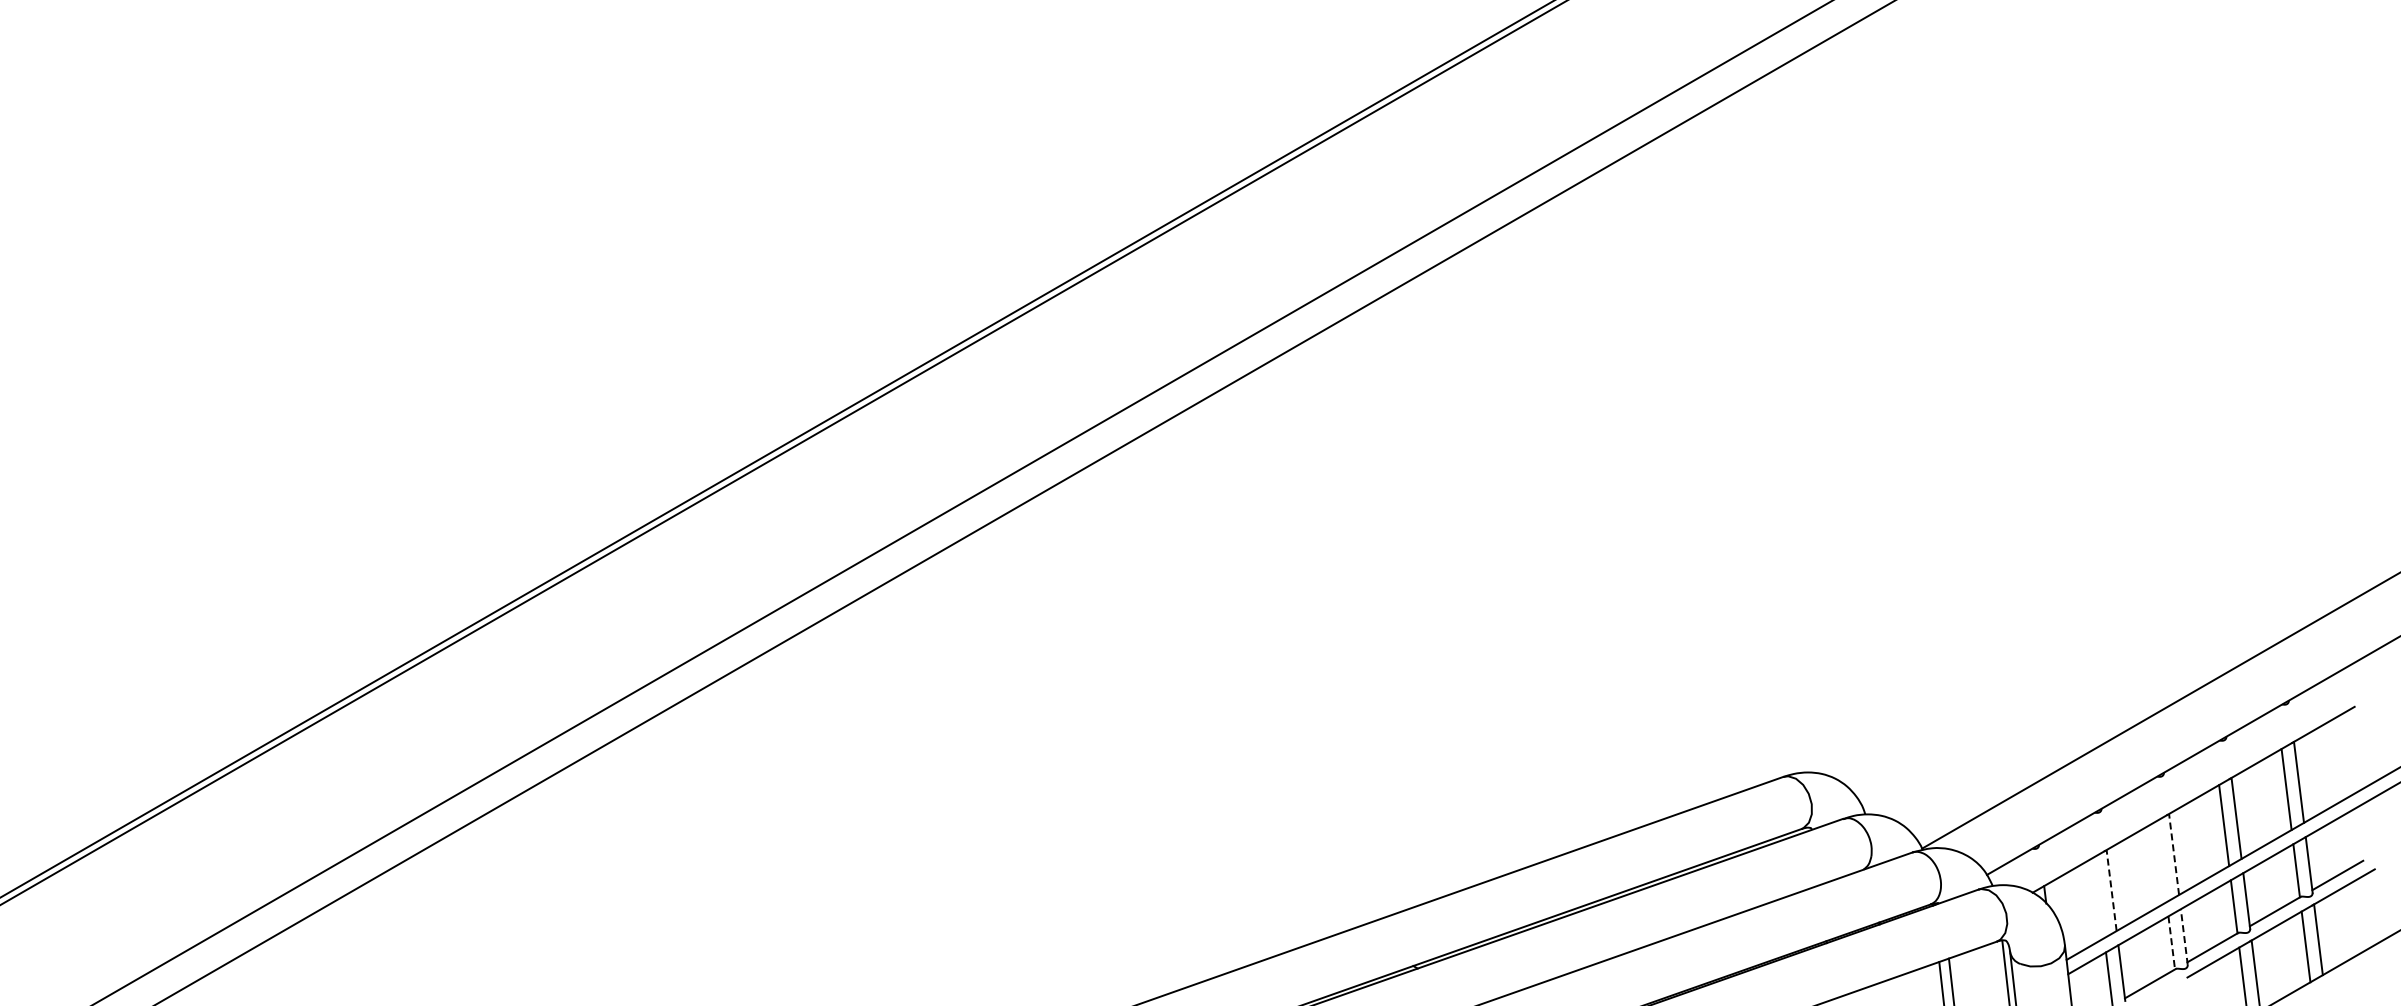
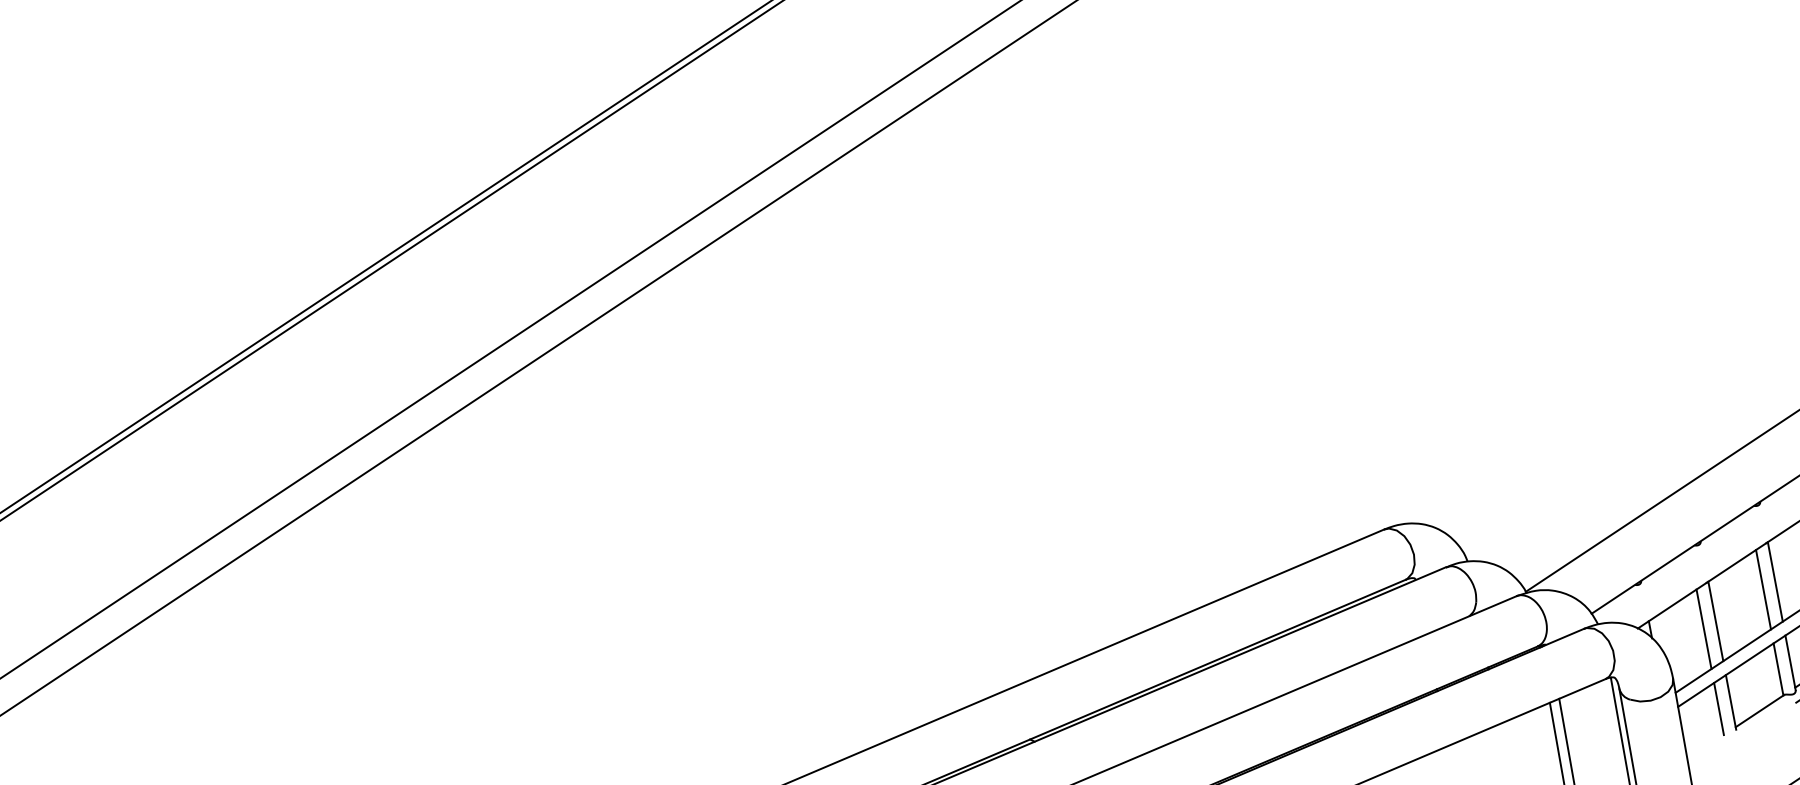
line: (2174, 854) -> (1775, 581), dashed -> solid
line: (2161, 861) -> (1763, 589), added
line: (2111, 890) -> (1715, 621), dashed -> solid
line: (2099, 897) -> (1704, 629), added
line: (2184, 936) -> (1790, 662), dashed -> solid
line: (2171, 942) -> (1778, 669), dashed -> solid

